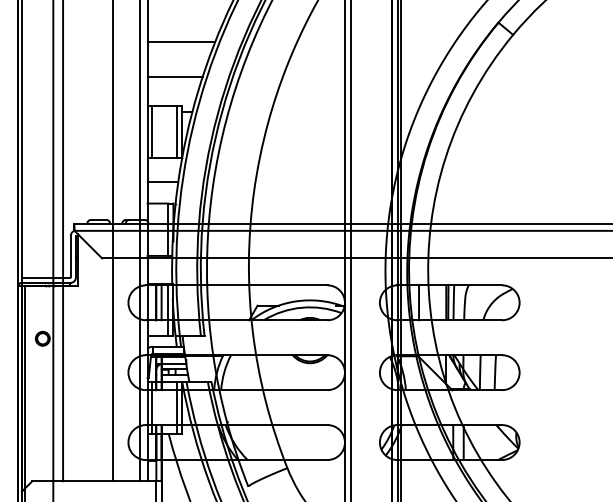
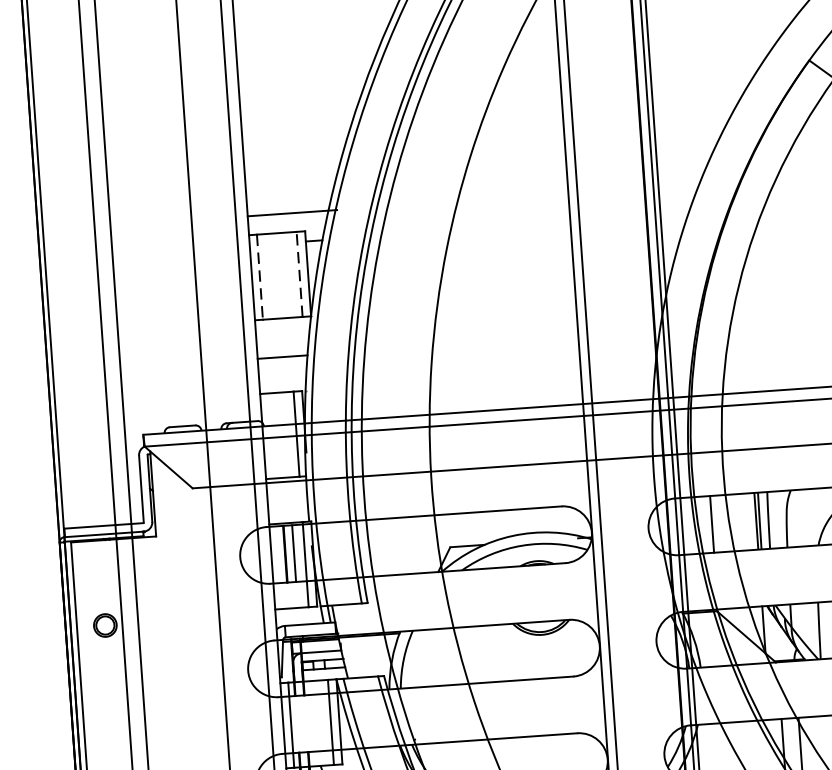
line: (181, 42) -> (296, 128), removed
line: (174, 77) -> (291, 213), moved
line: (176, 131) -> (298, 273), solid -> dashed
line: (152, 132) -> (260, 278), solid -> dashed

